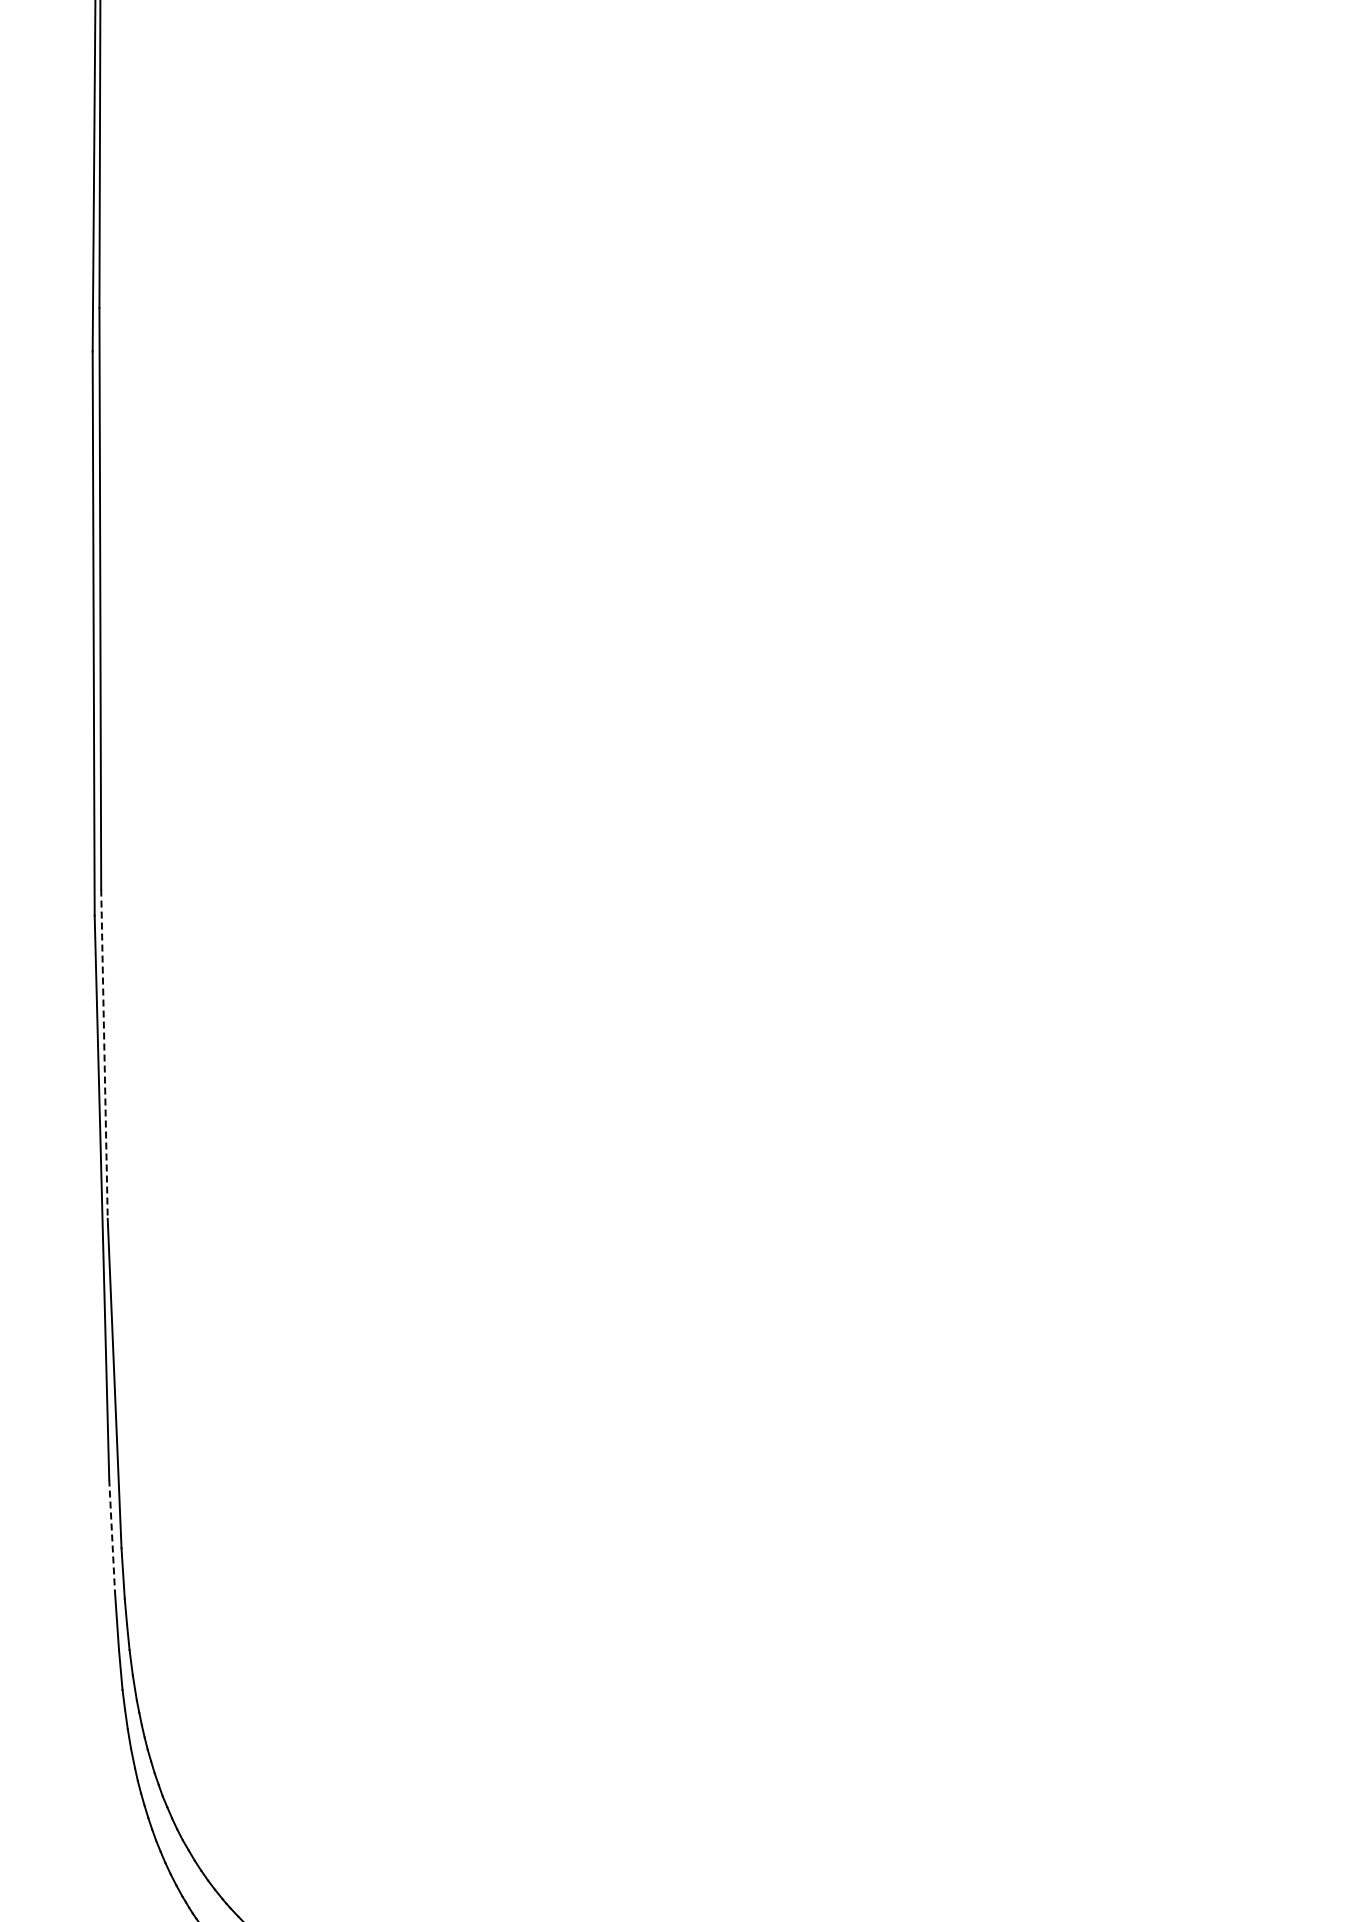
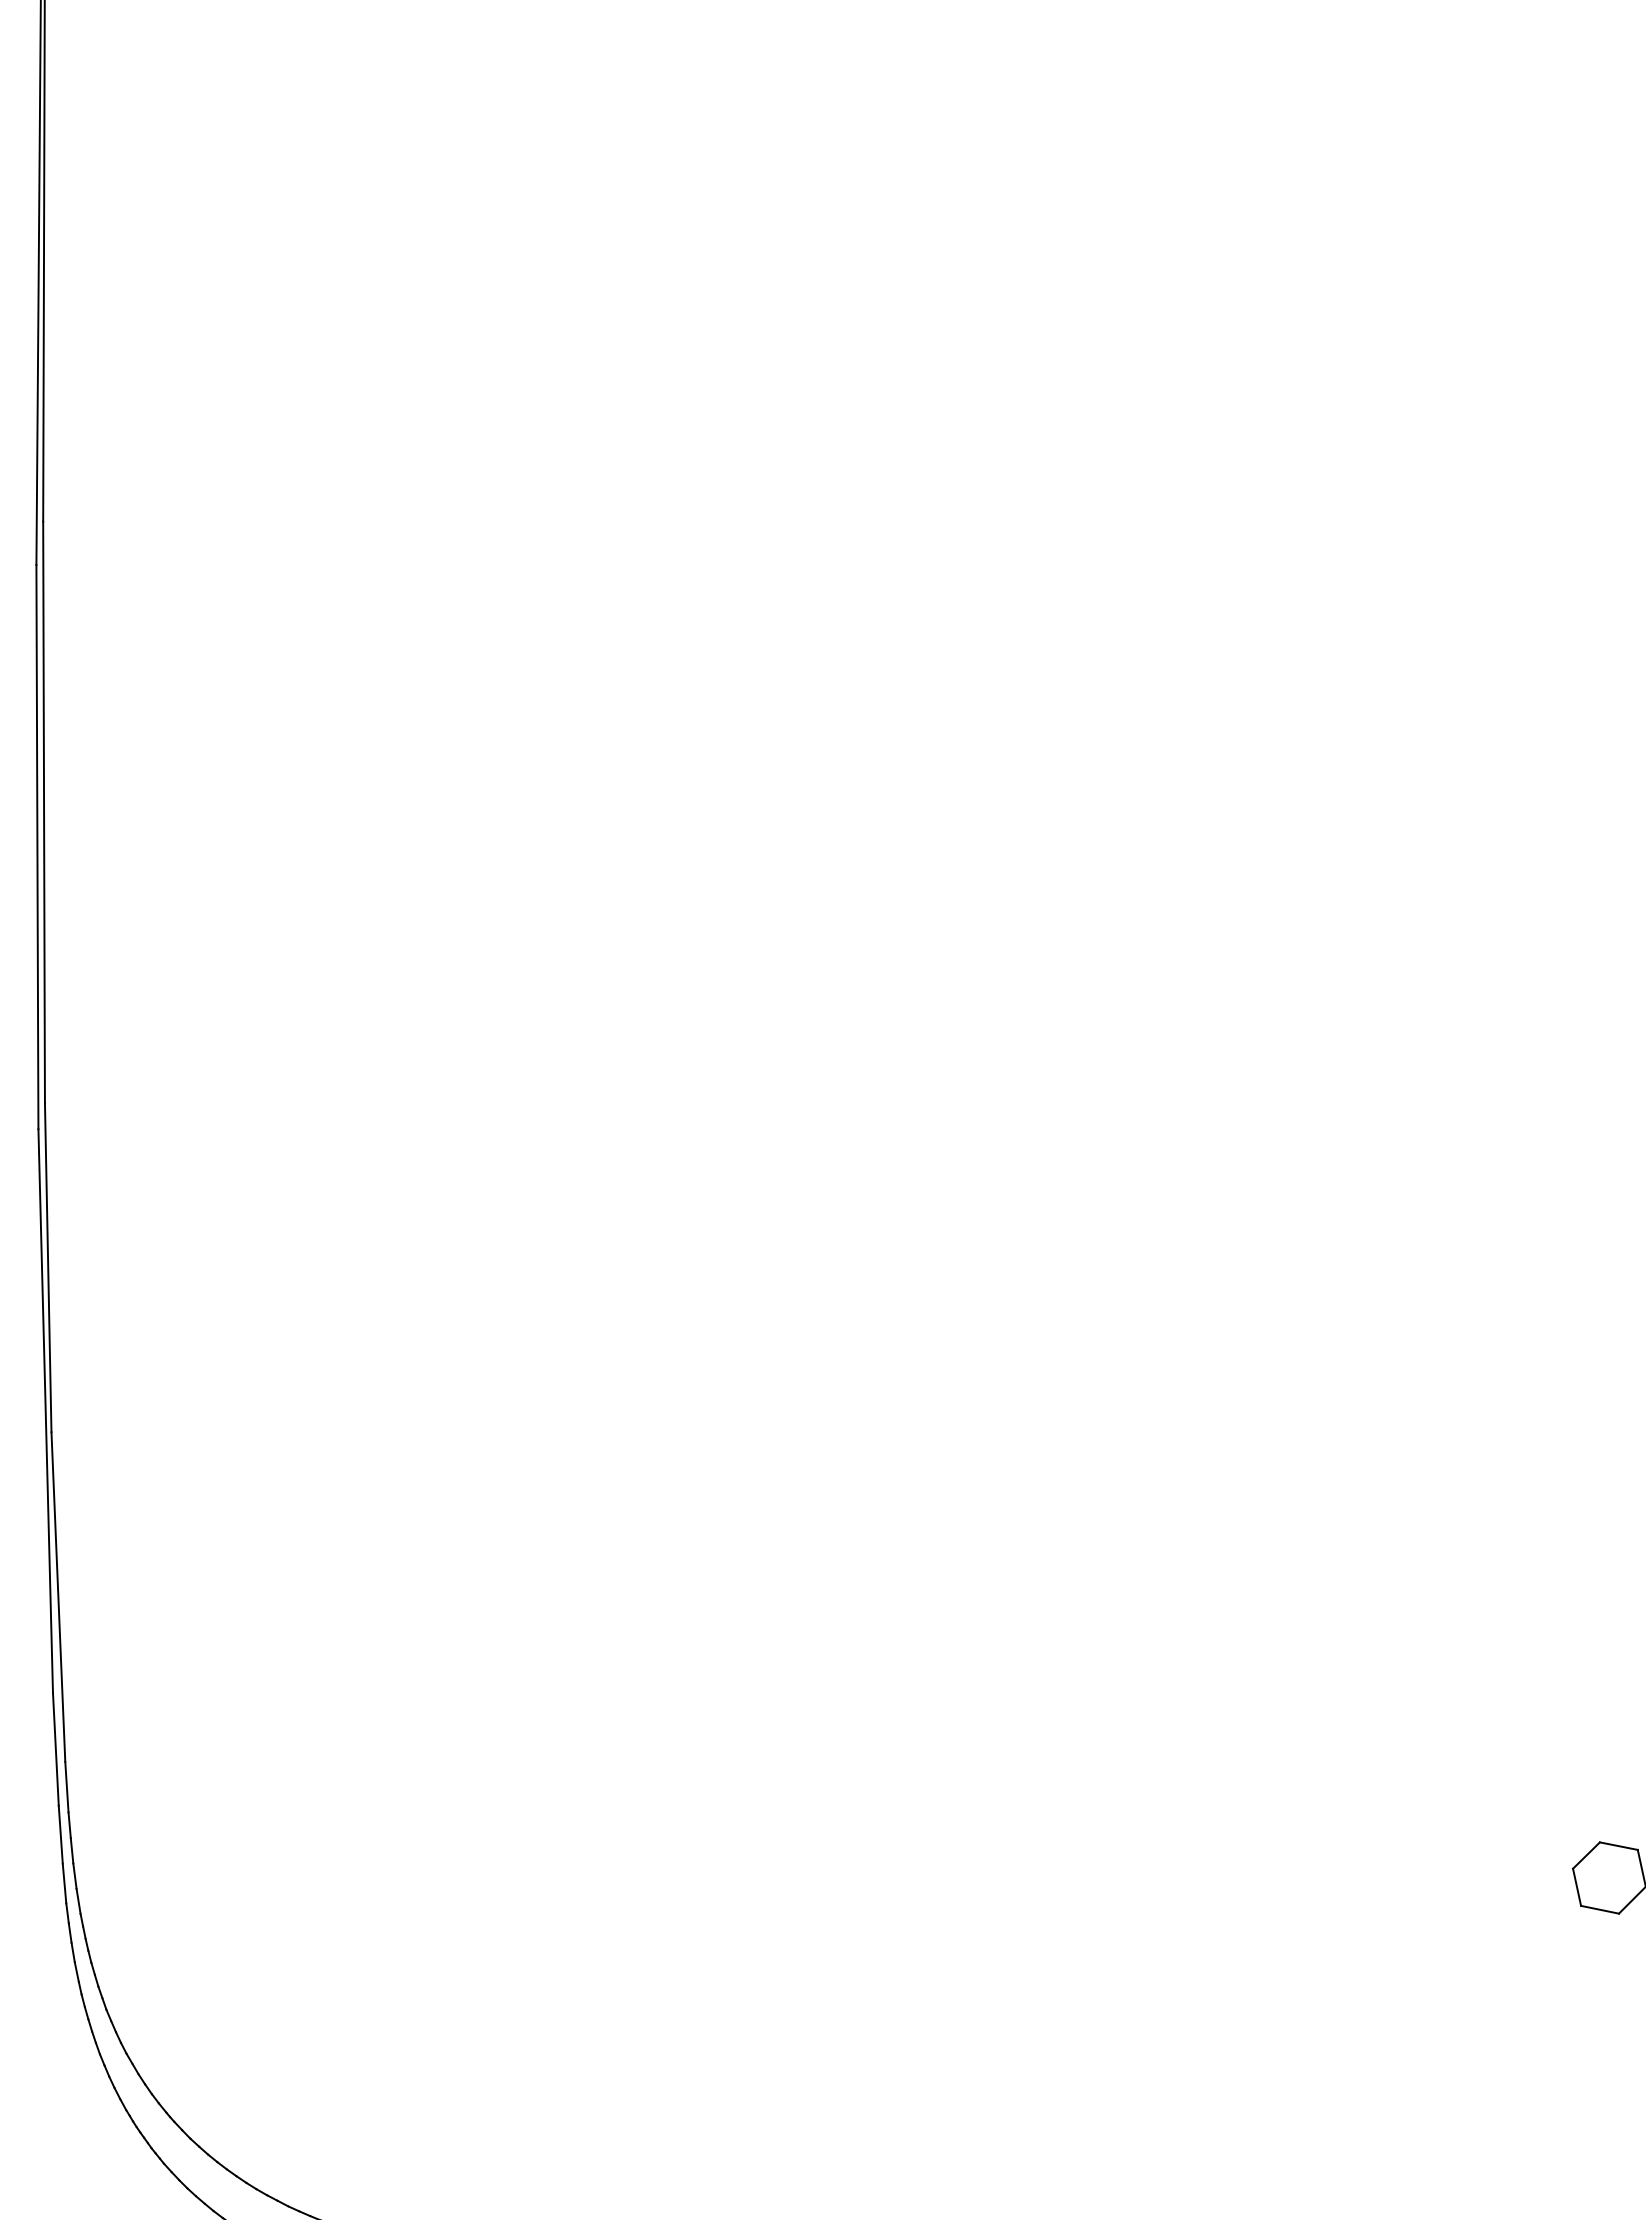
line: (104, 1054) -> (48, 1267), dashed -> solid
line: (111, 1536) -> (55, 1749), dashed -> solid

